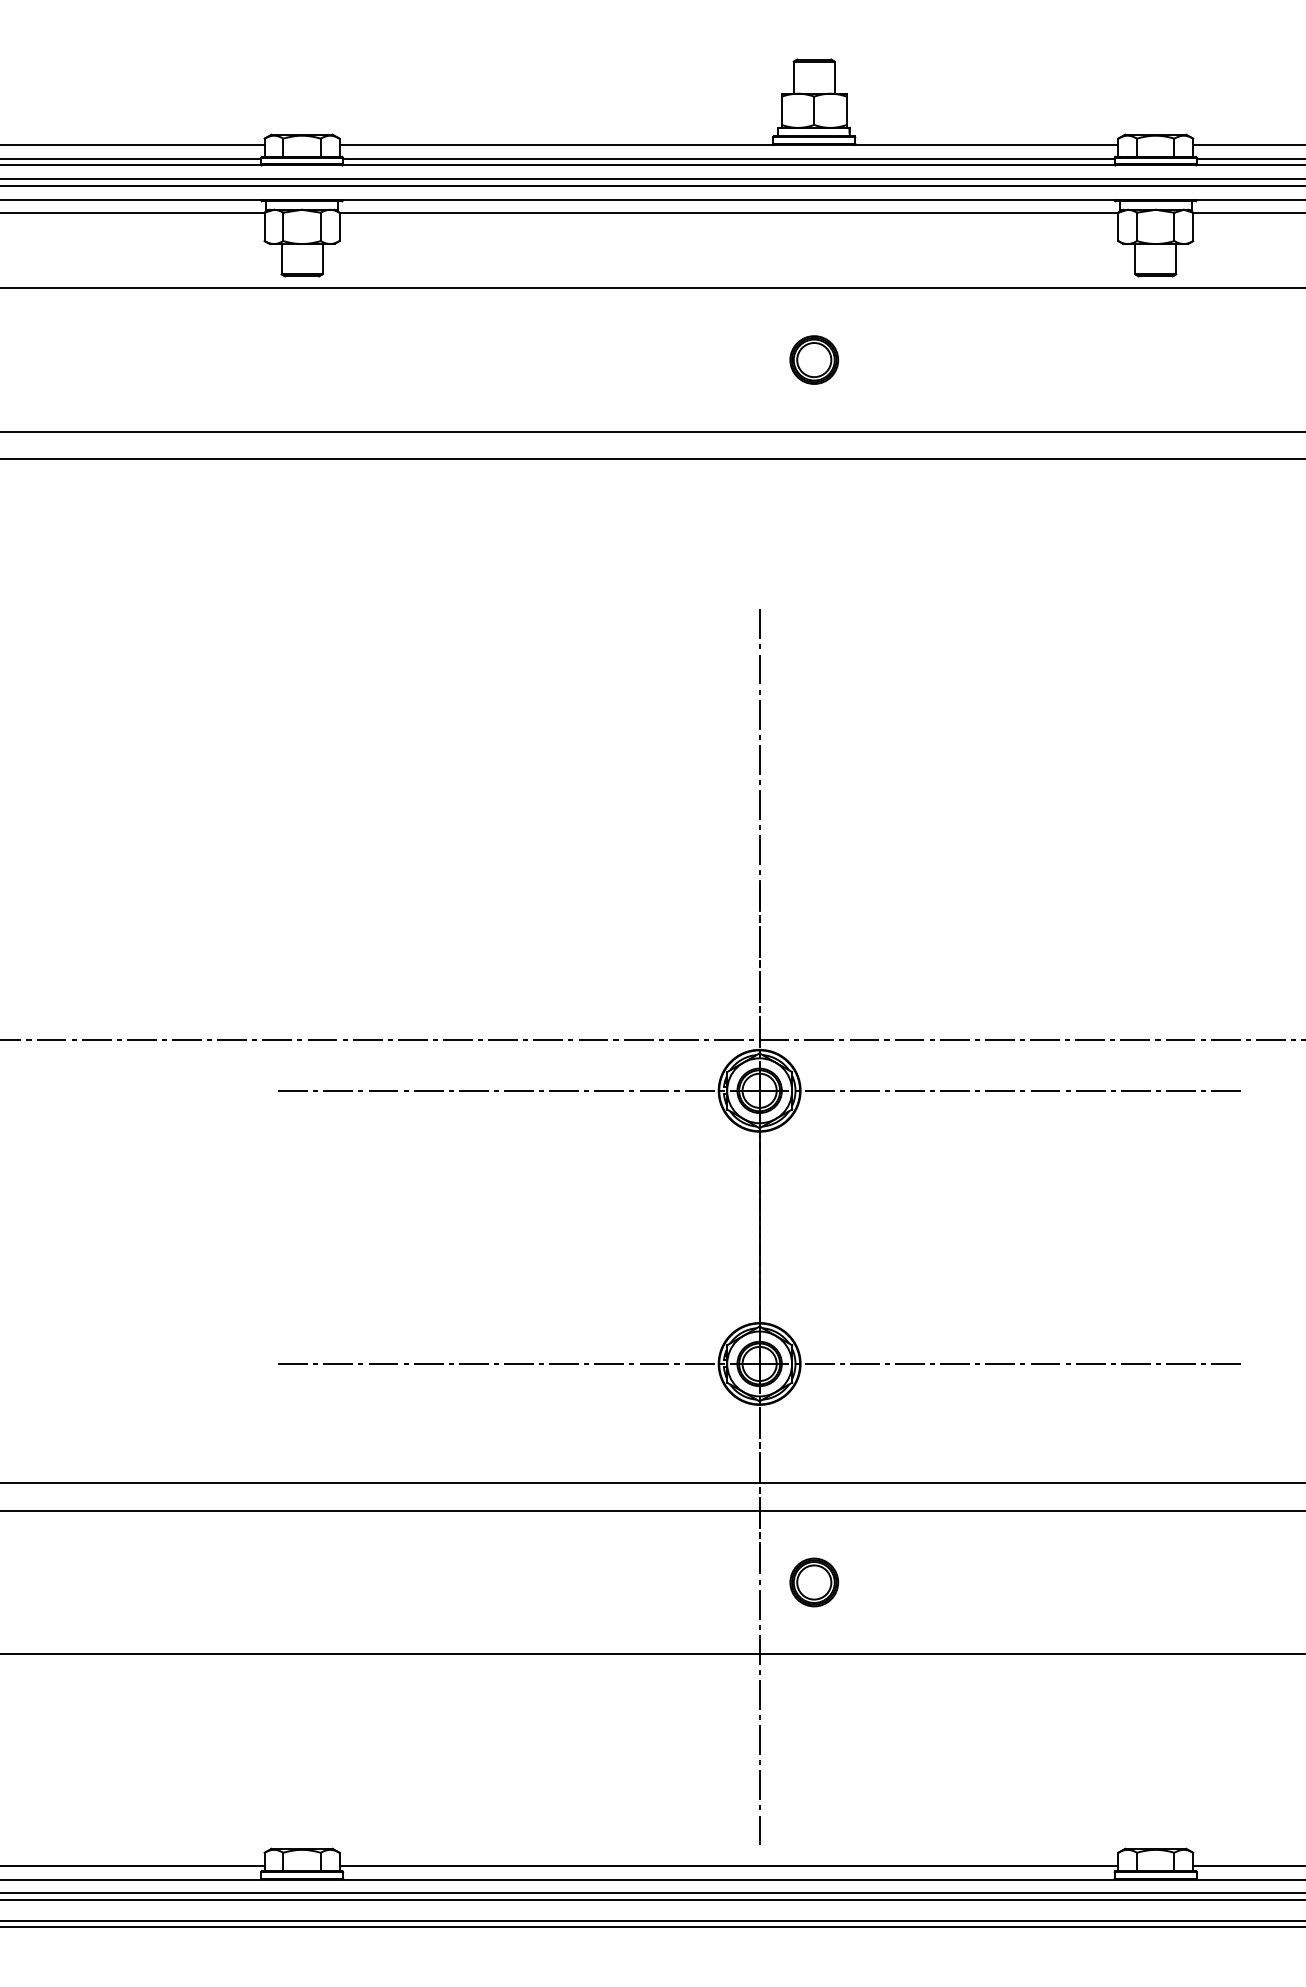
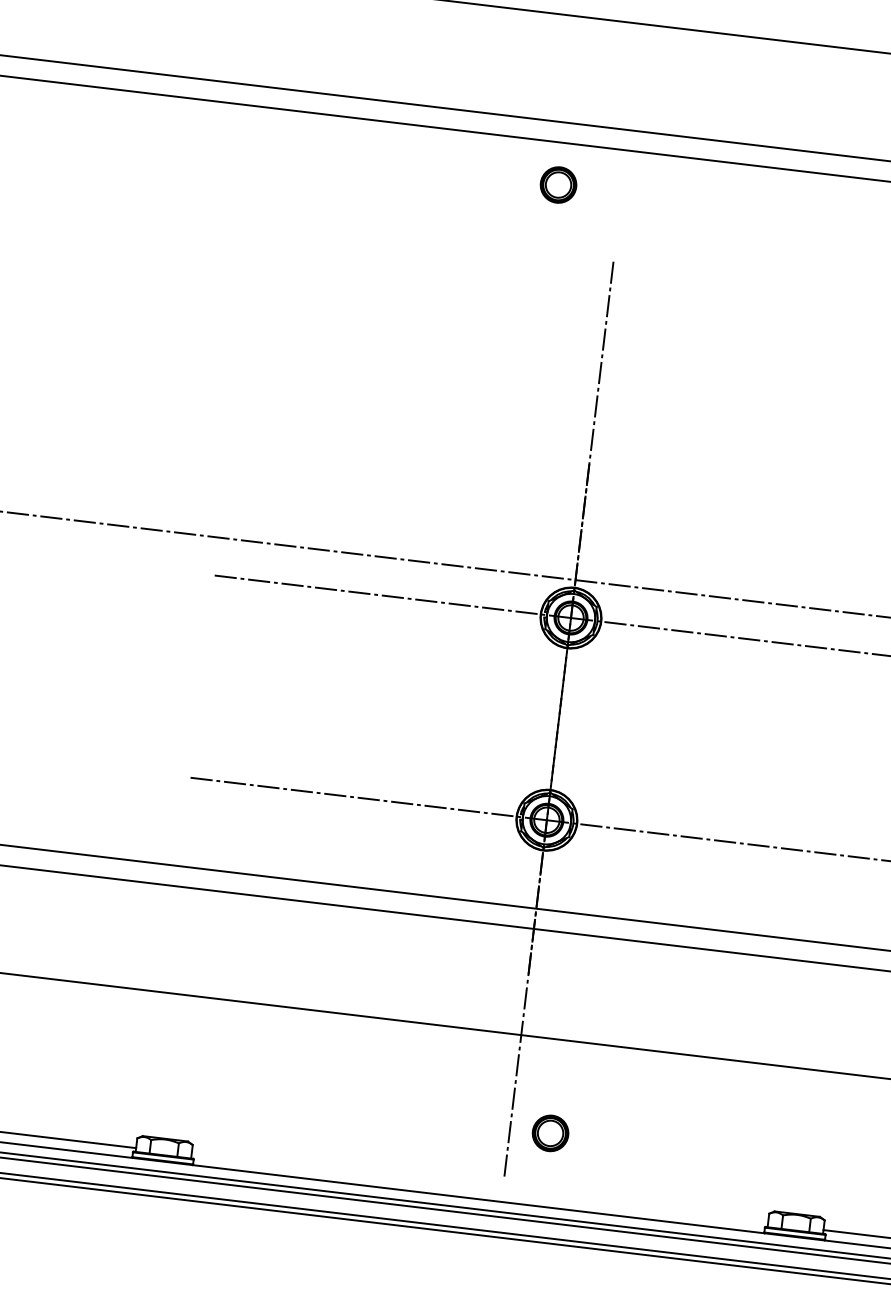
part: (814, 359) -> (558, 184), moved
part: (814, 1582) -> (550, 1133), moved
line: (728, 1865) -> (479, 1188), removed

